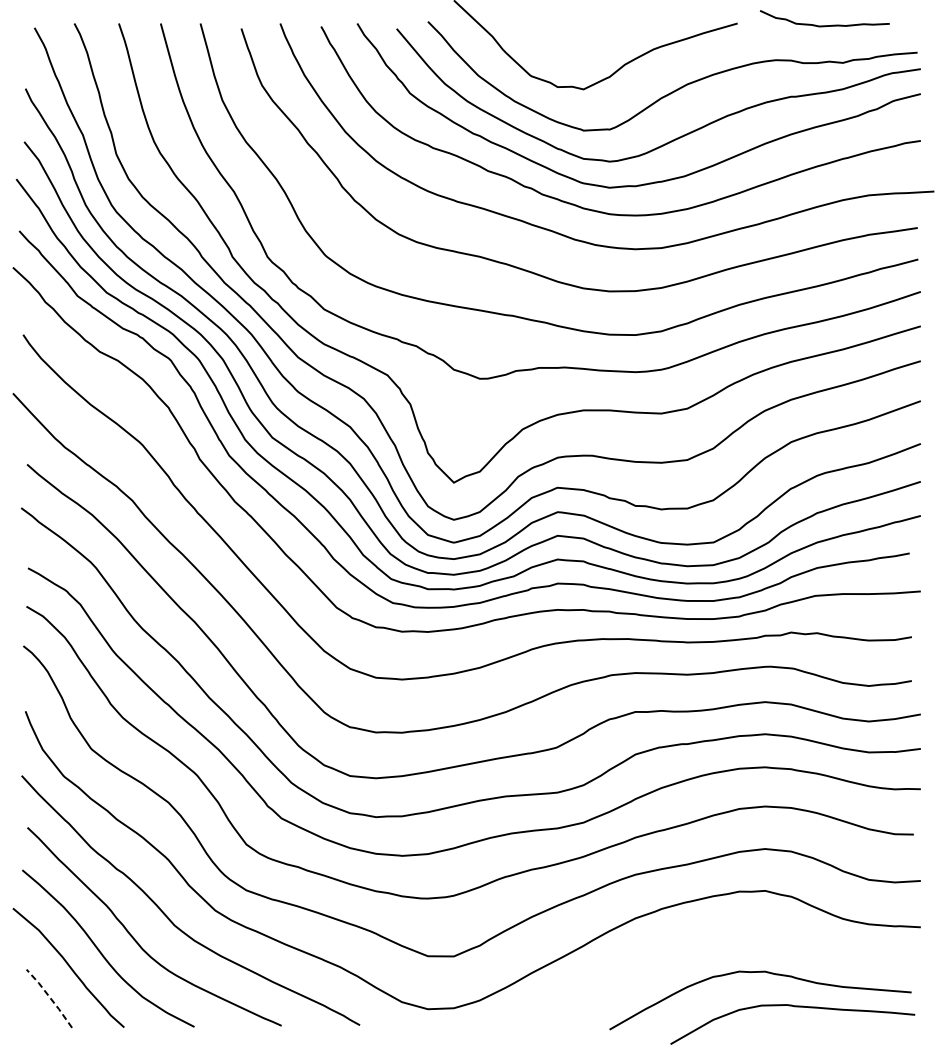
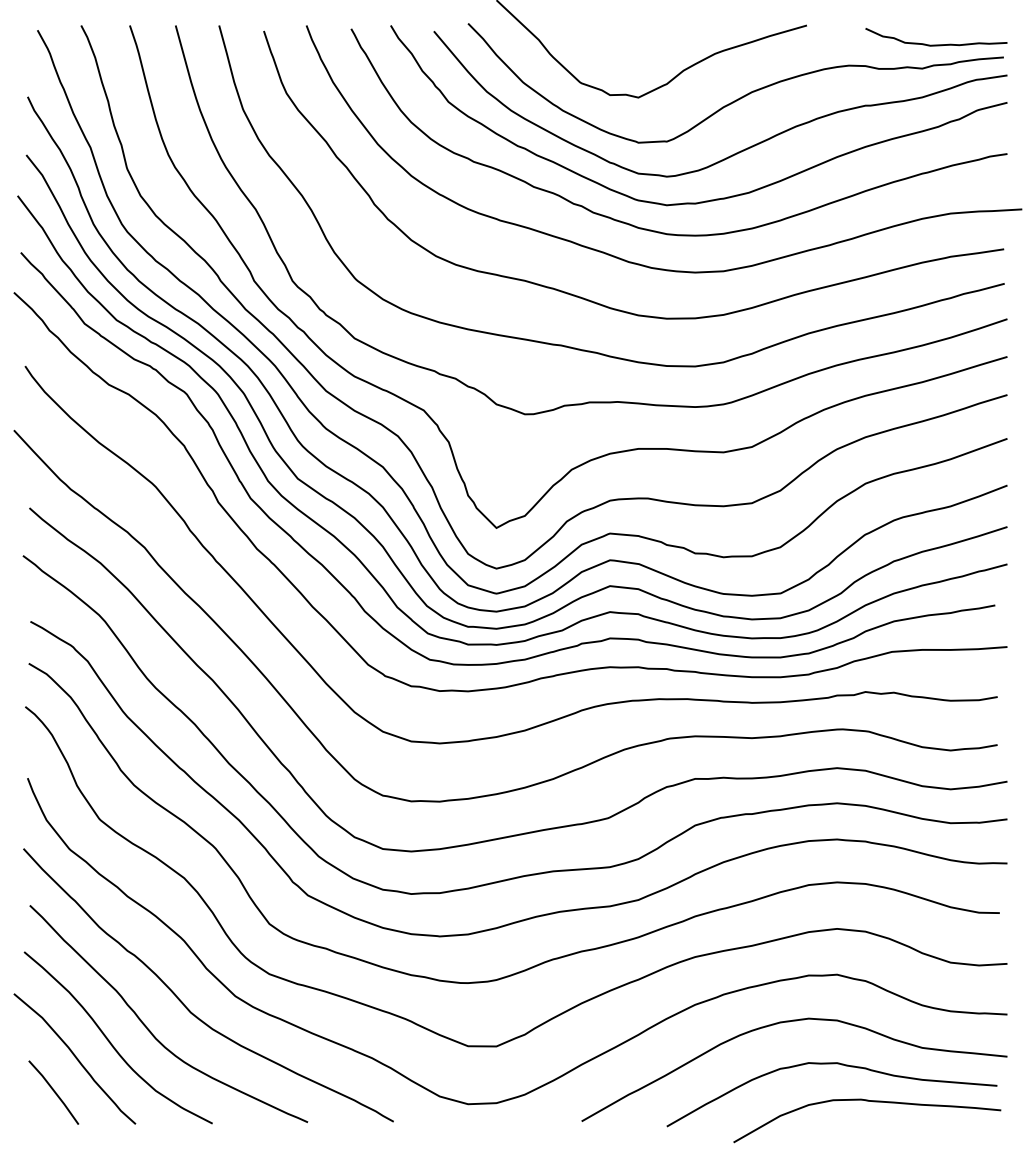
curve: (824, 25) -> (936, 44), moved
curve: (721, 934) -> (789, 1022), added
line: (50, 997) -> (54, 1091), dashed -> solid

